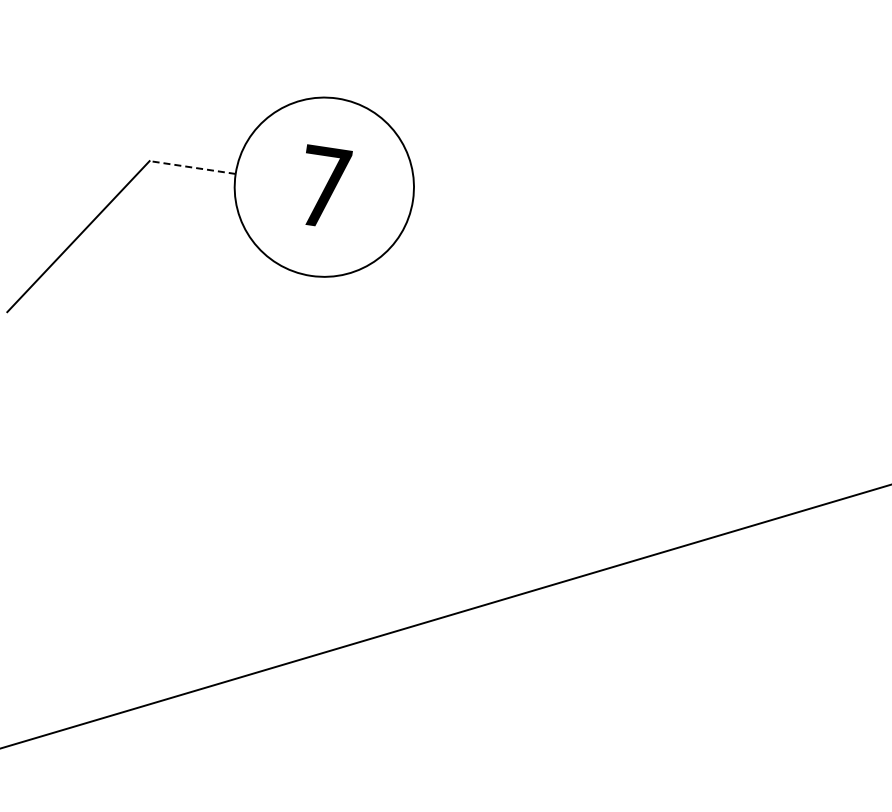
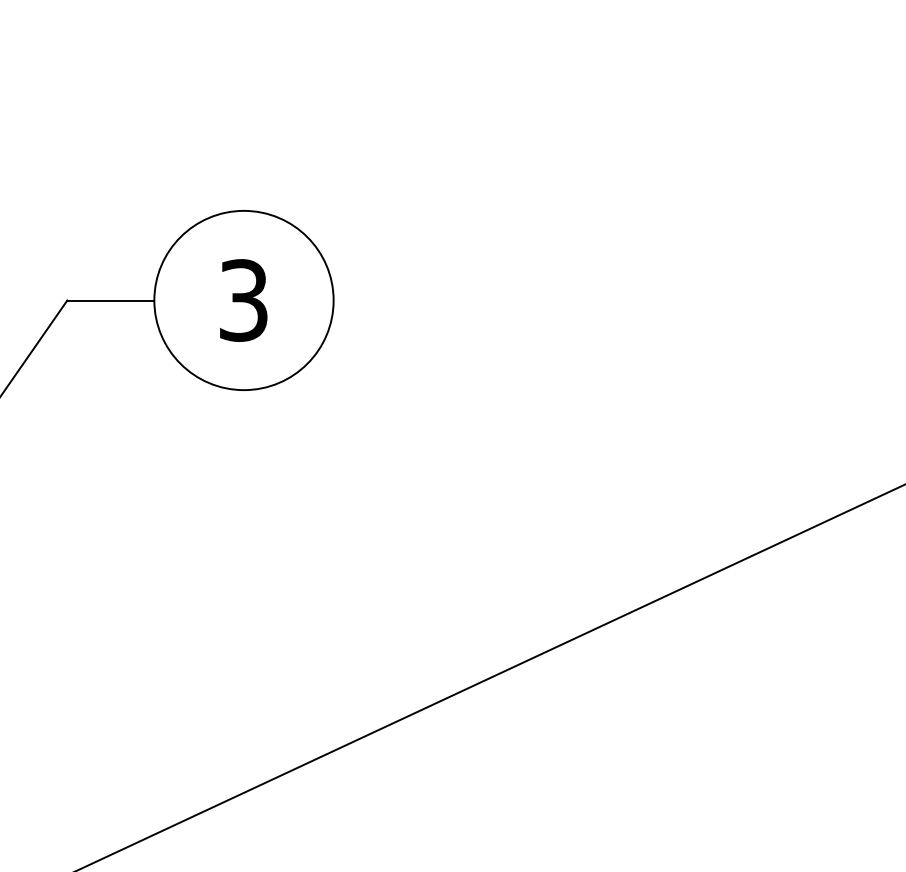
line: (192, 167) -> (110, 300), dashed -> solid
text: (323, 187) -> (243, 300), 7 -> 3

